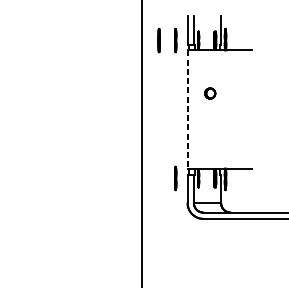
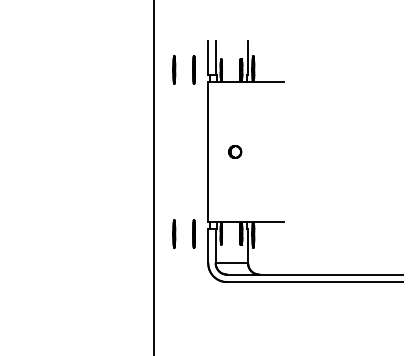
part: (210, 93) -> (235, 151), moved
line: (187, 109) -> (208, 152), dashed -> solid
line: (159, 178) -> (174, 233), added

